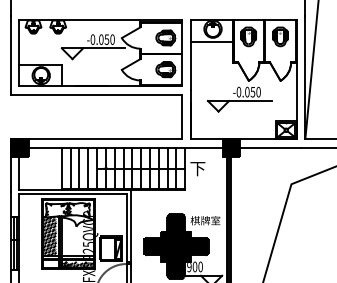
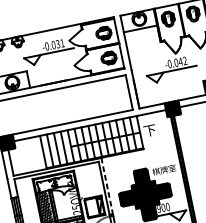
text: (109, 39) -> (60, 43), -0.050 -> -0.031
text: (255, 92) -> (182, 61), -0.050 -> -0.042
line: (131, 228) -> (107, 187), solid -> dashed

